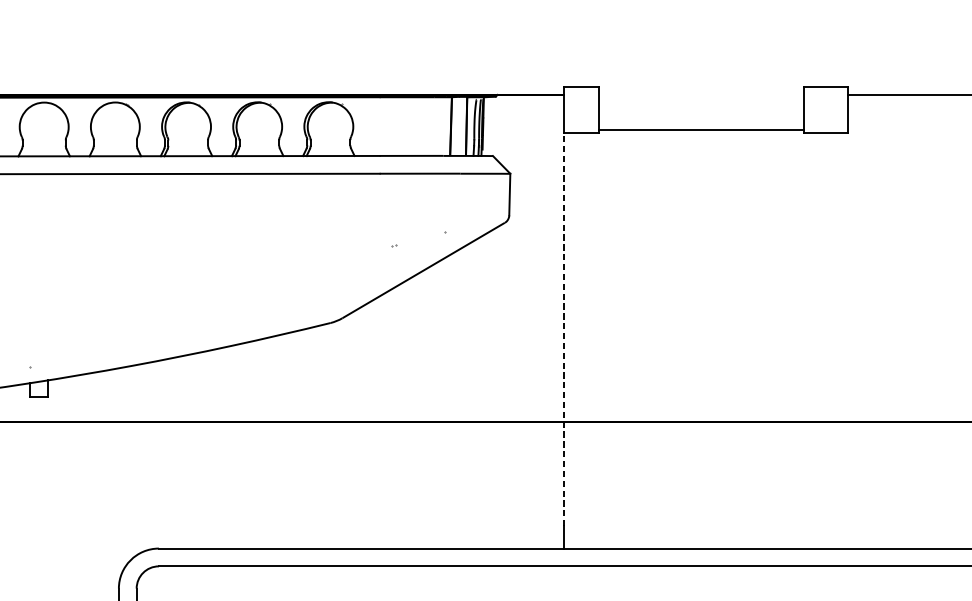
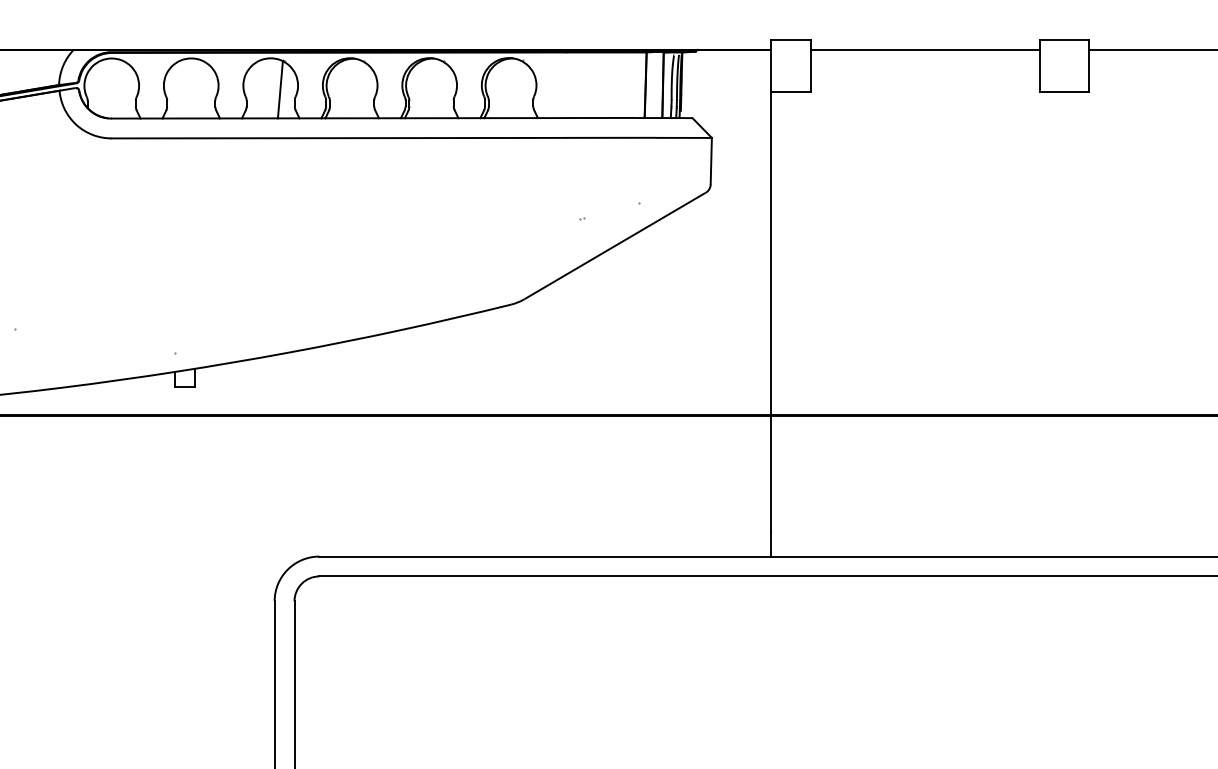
line: (701, 129) -> (925, 49), moved
line: (123, 130) -> (279, 89), added
line: (563, 329) -> (771, 311), dashed -> solid

